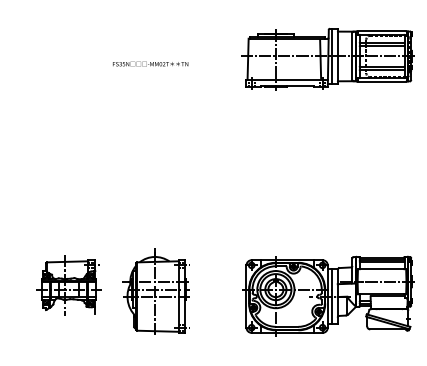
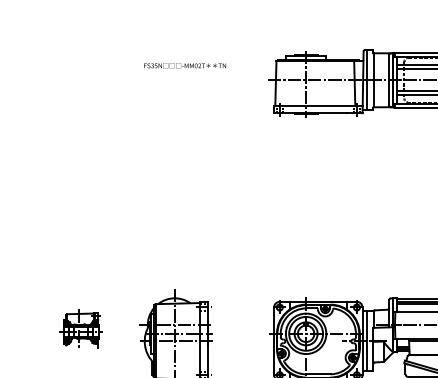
text: (150, 63) -> (184, 65), moved
part: (68, 285) -> (80, 329), size x0.6

